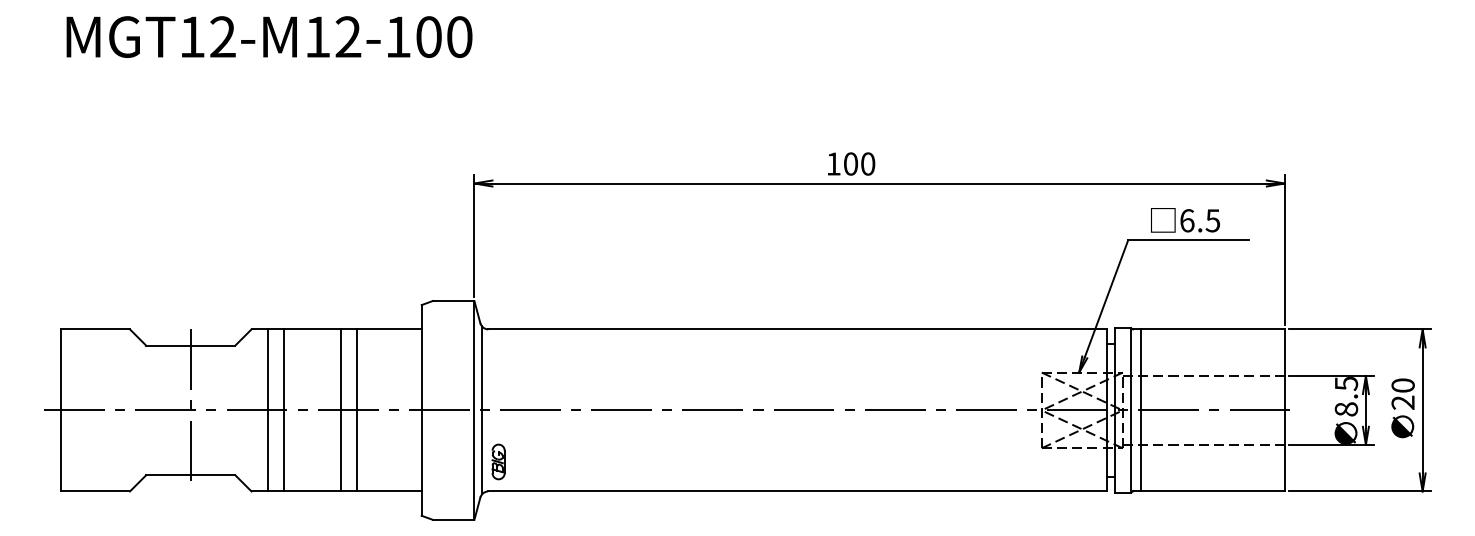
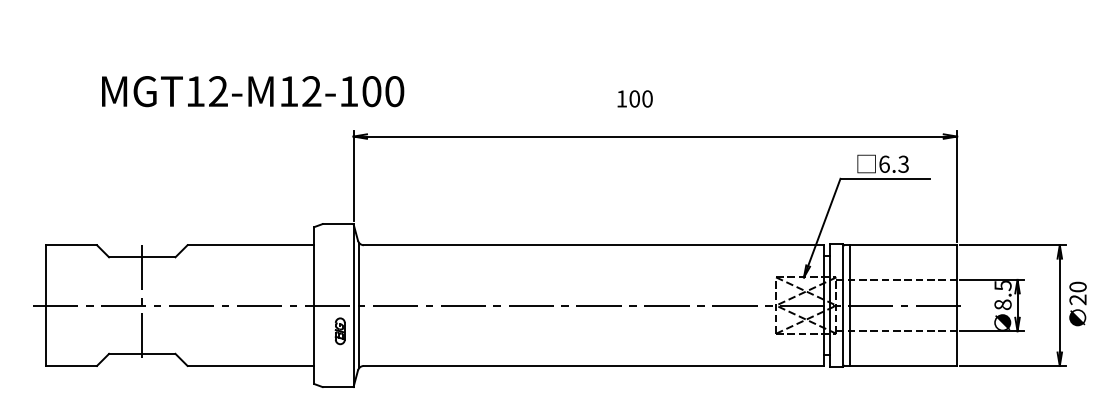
text: (269, 36) -> (253, 91), moved
text: (851, 163) -> (635, 98), moved
text: (1213, 220) -> (904, 164), 6.5 -> 6.3
text: (1402, 408) -> (1077, 304), moved
line: (267, 410) -> (199, 305), removed
line: (283, 410) -> (211, 305), removed
line: (340, 410) -> (253, 305), removed
line: (356, 410) -> (265, 305), removed
part: (498, 461) -> (340, 330), moved

